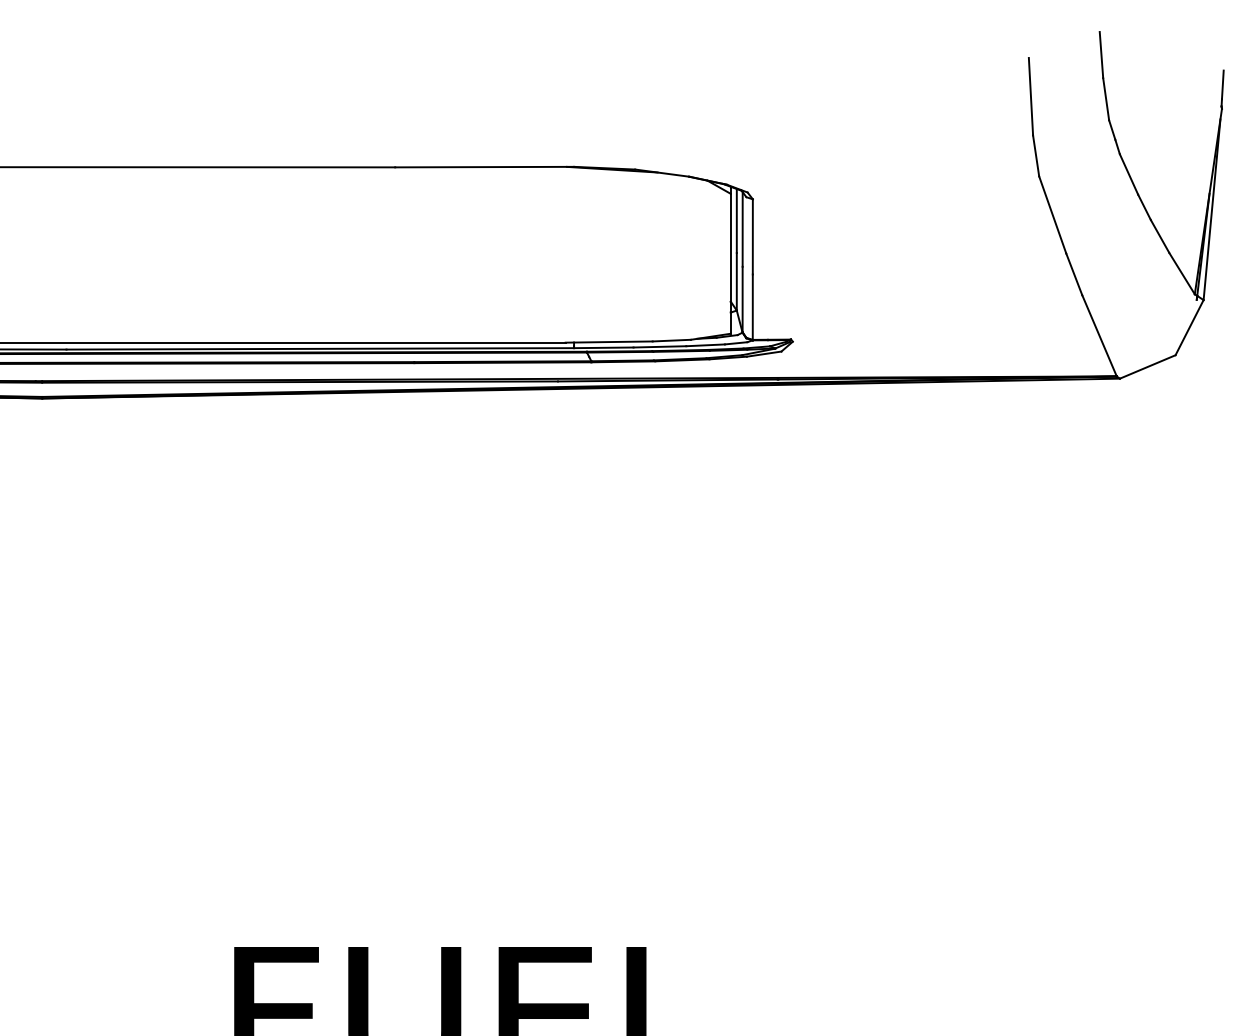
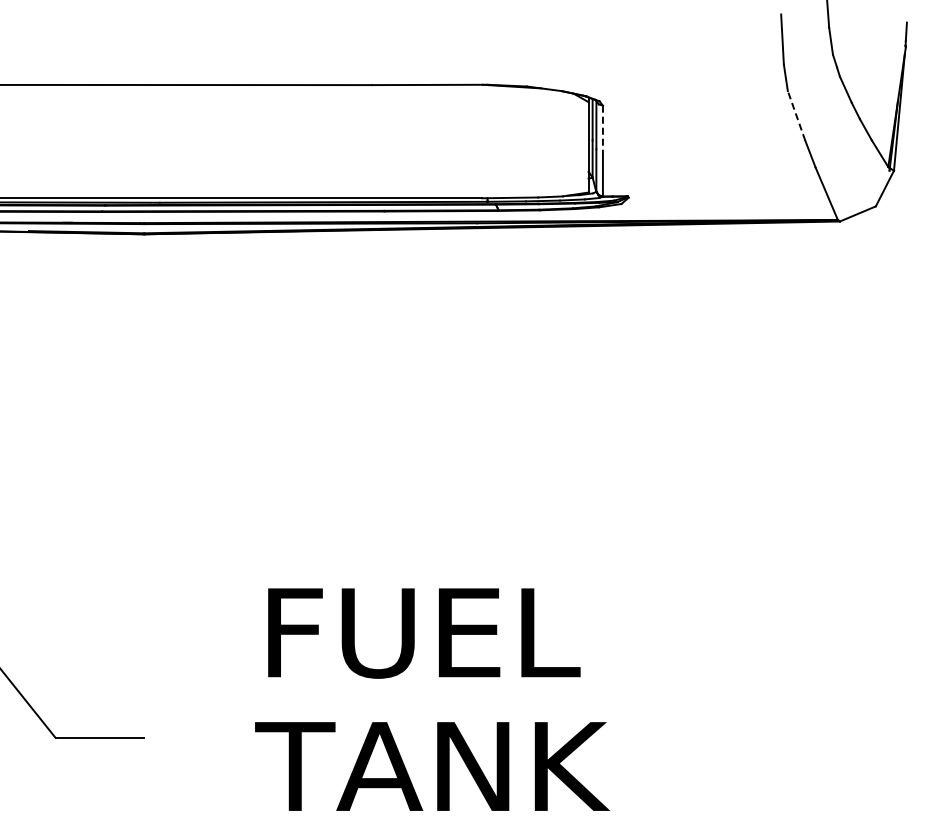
line: (1052, 214) -> (796, 115), solid -> dashed
line: (752, 237) -> (602, 130), solid -> dashed

